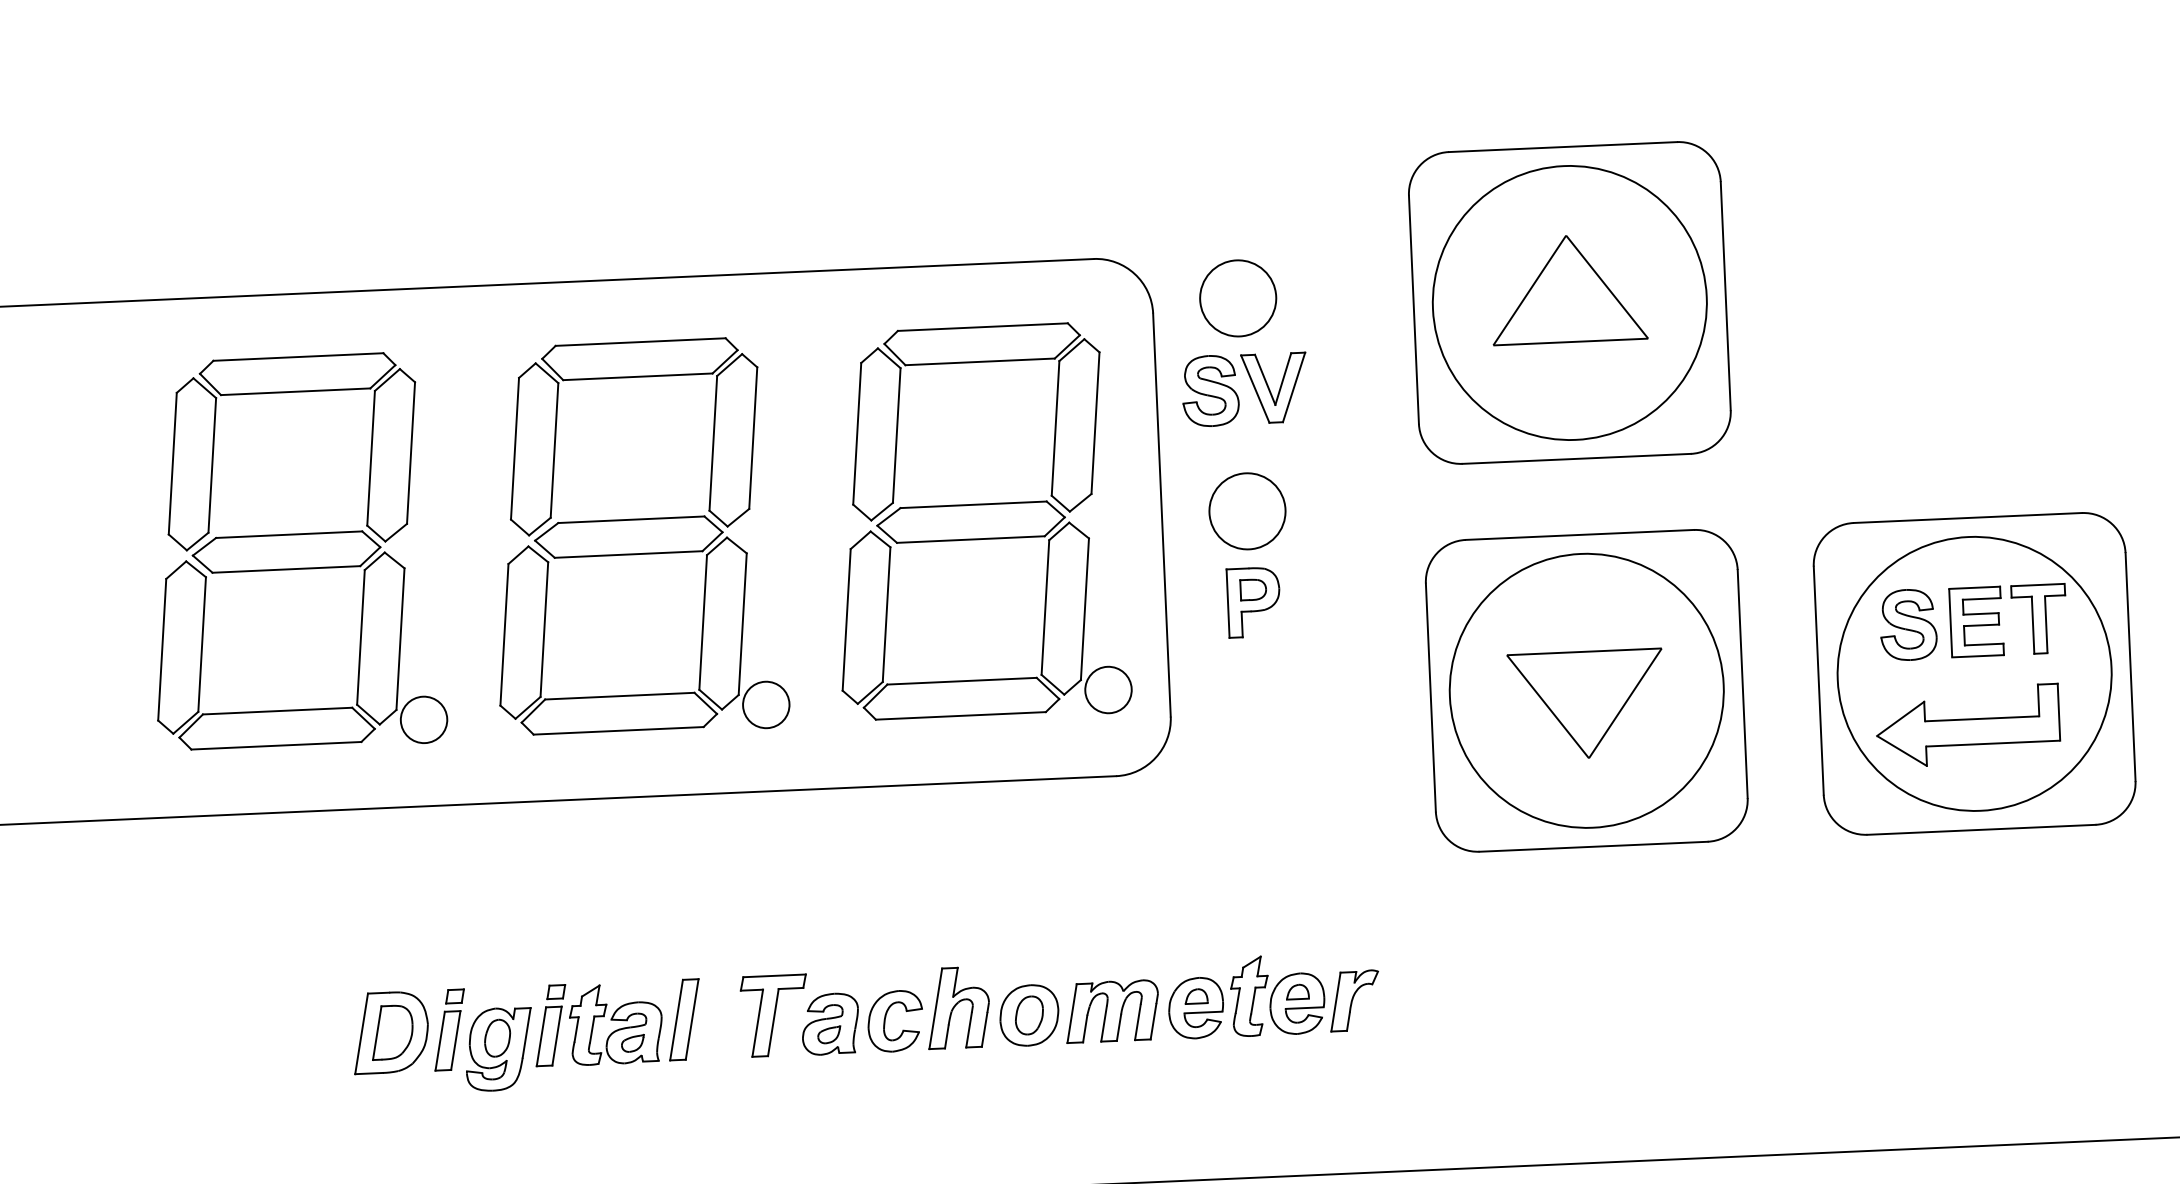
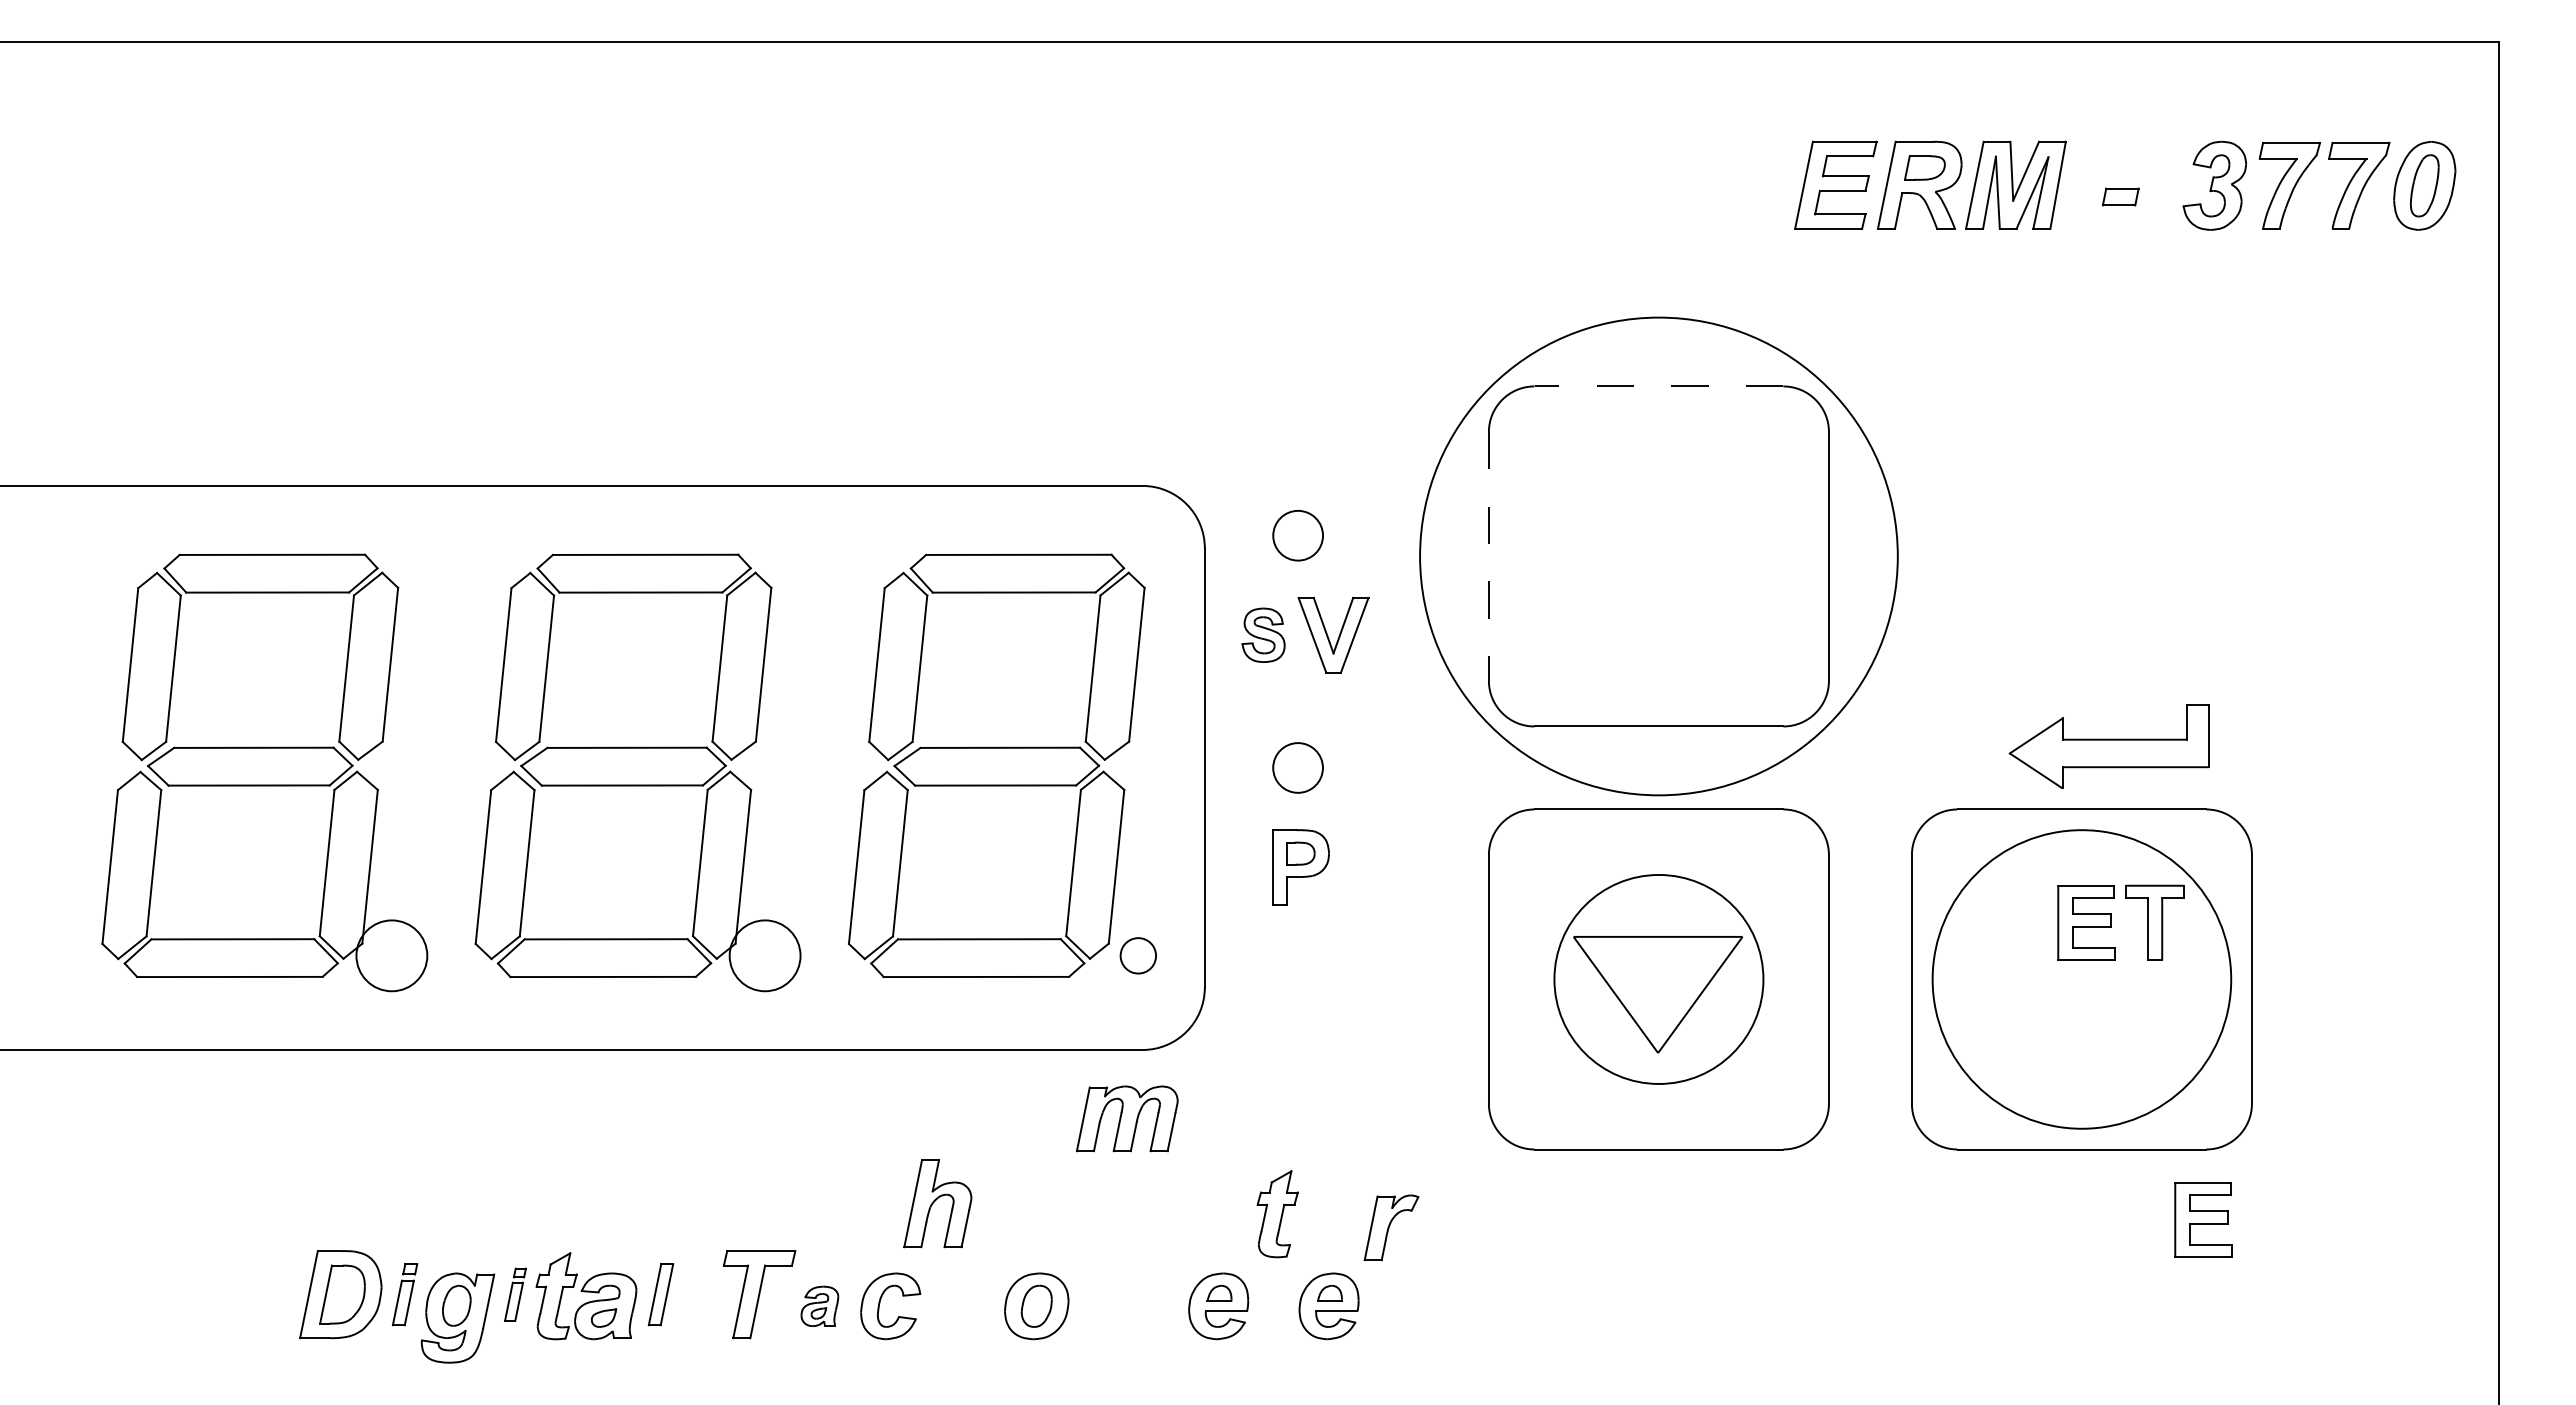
line: (1562, 147) -> (1658, 386), solid -> dashed
part: (1568, 288) -> (1658, 540), removed
circle: (1237, 298) -> (1297, 535), size x0.6
circle: (1569, 303) -> (1658, 556), size x1.6
line: (1413, 309) -> (1488, 556), solid -> dashed
part: (1210, 391) -> (1263, 635), size x0.7
circle: (1246, 510) -> (1297, 767), size x0.6
part: (1908, 624) -> (2012, 922), removed
circle: (1108, 689) -> (1138, 955), size x0.7
circle: (1586, 690) -> (1658, 979), size x0.7
circle: (765, 704) -> (764, 955), size x1.4
circle: (423, 719) -> (391, 955), size x1.4
part: (1967, 725) -> (2108, 746), moved
part: (2095, 889) -> (2203, 1219), added
part: (1249, 996) -> (1277, 1214), moved
part: (1354, 1000) -> (1391, 1227), moved
part: (958, 1007) -> (937, 1203), moved
part: (1112, 1011) -> (1127, 1118), moved
part: (683, 1019) -> (660, 1294), size x0.7
part: (830, 1024) -> (819, 1306), size x0.6
part: (550, 1025) -> (515, 1294), size x0.6
part: (449, 1029) -> (404, 1294), size x0.7

